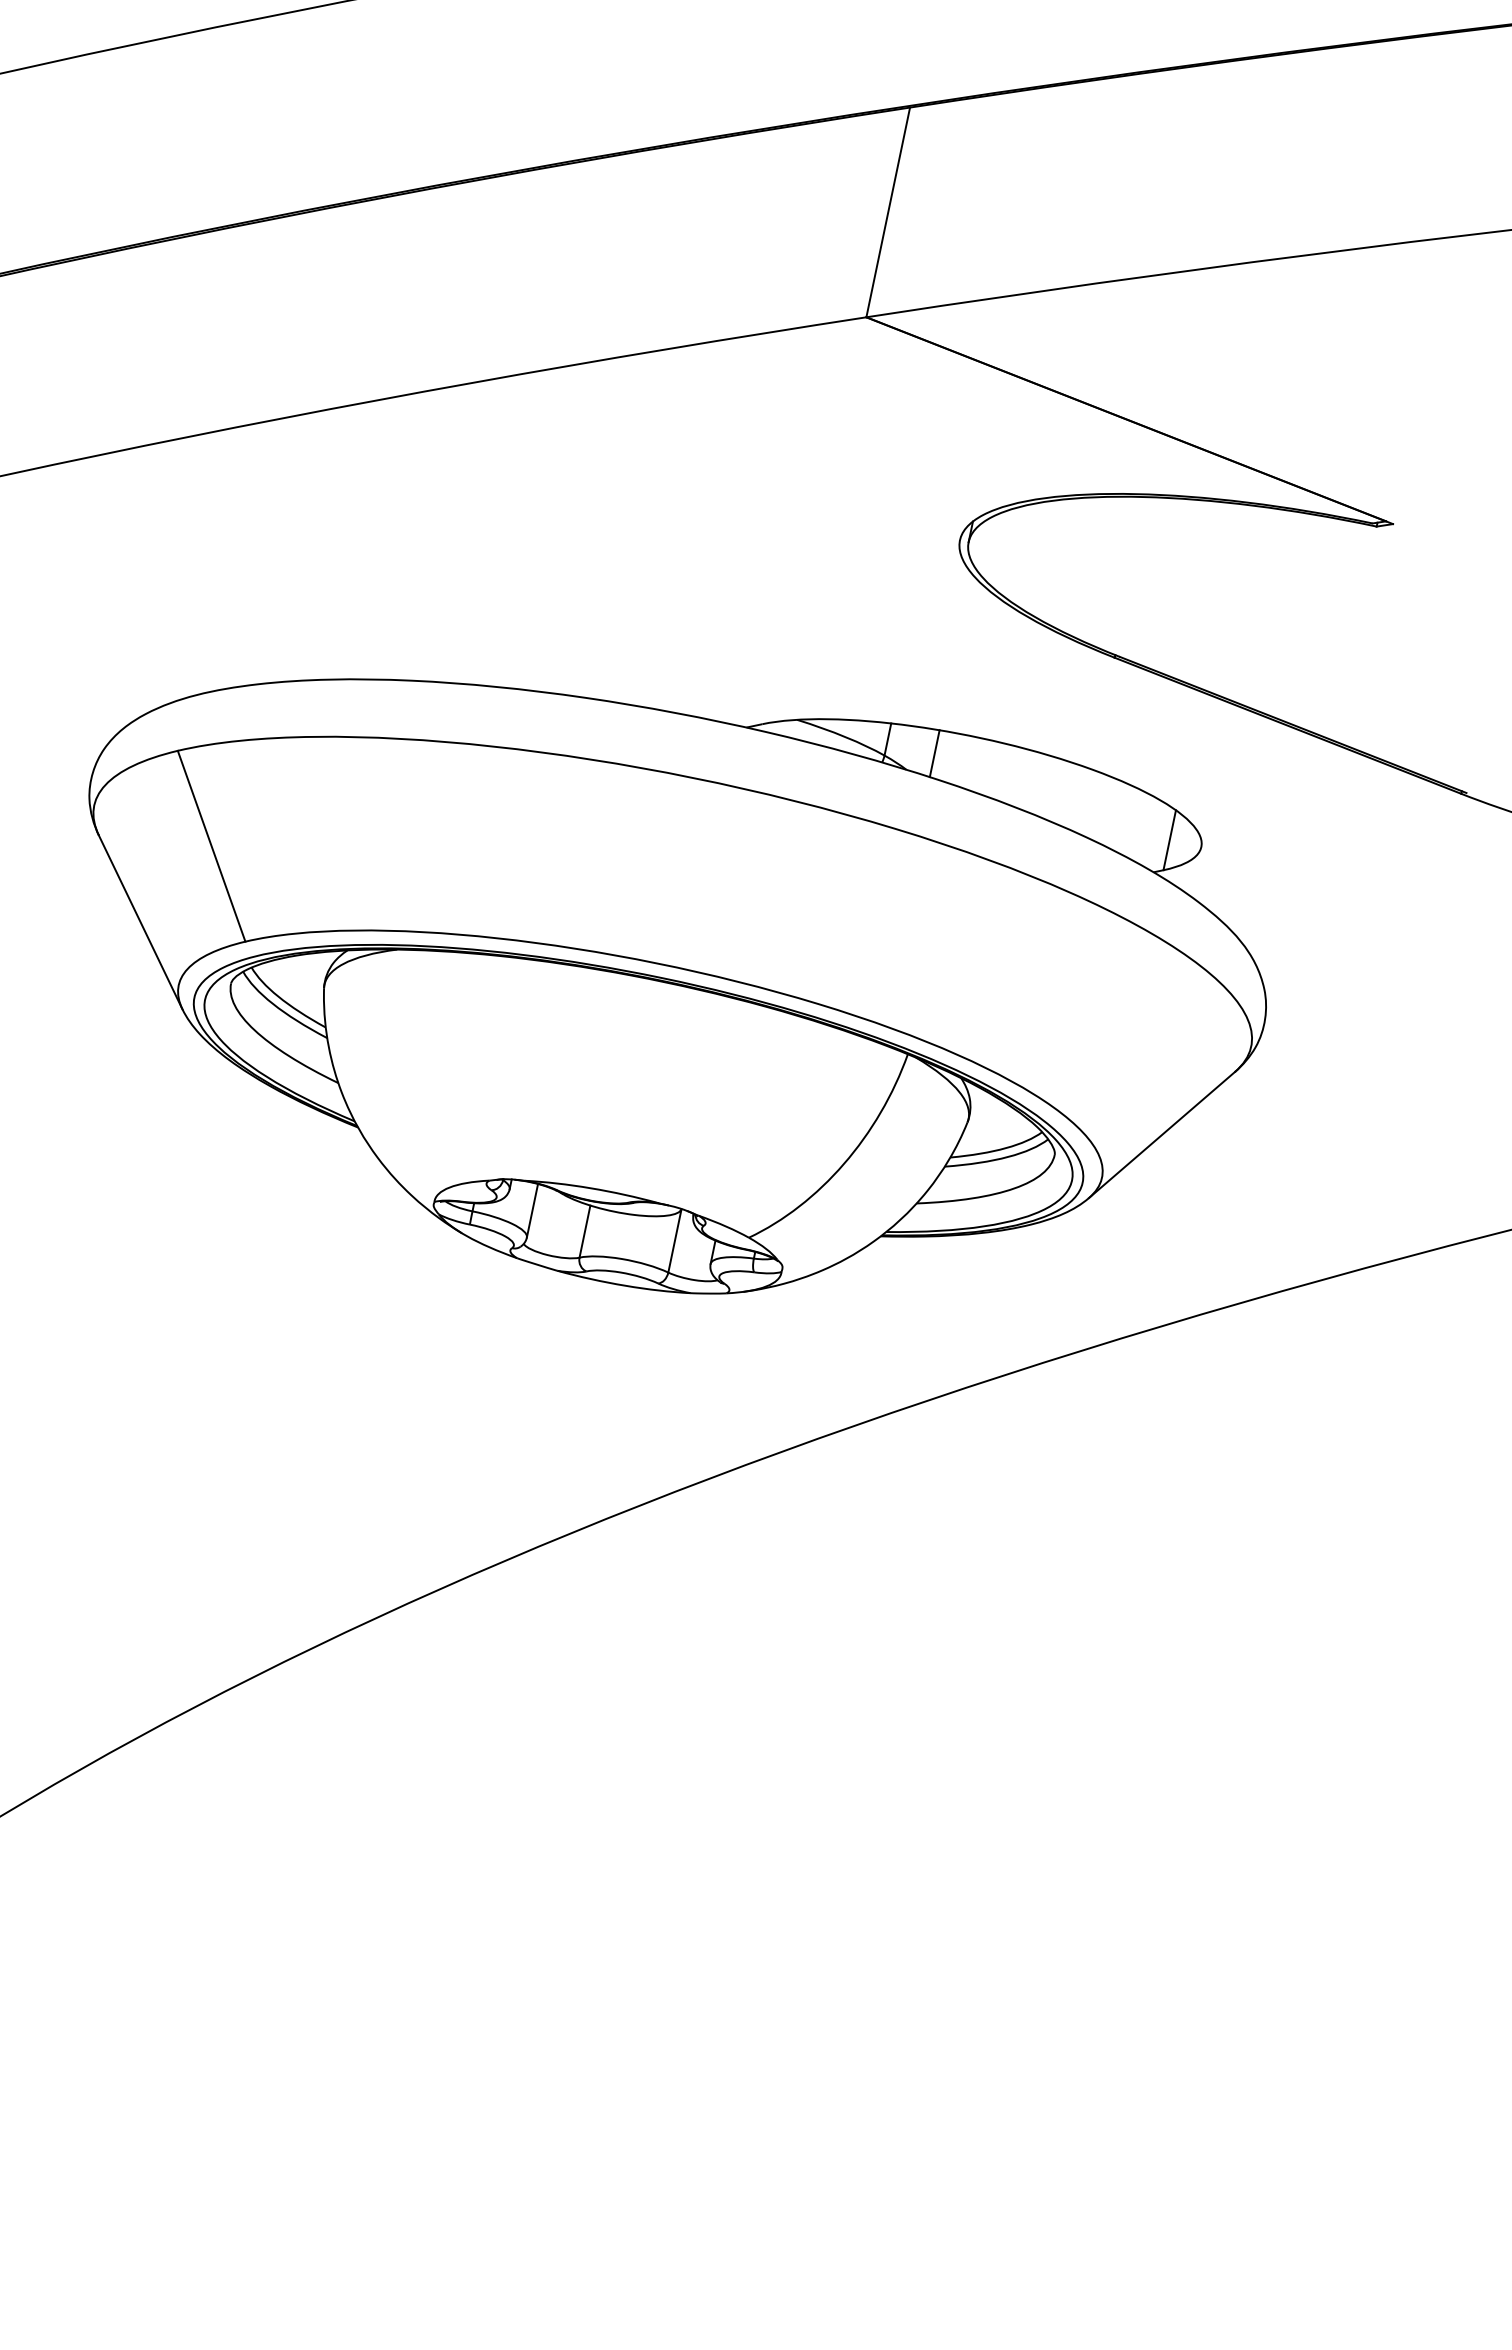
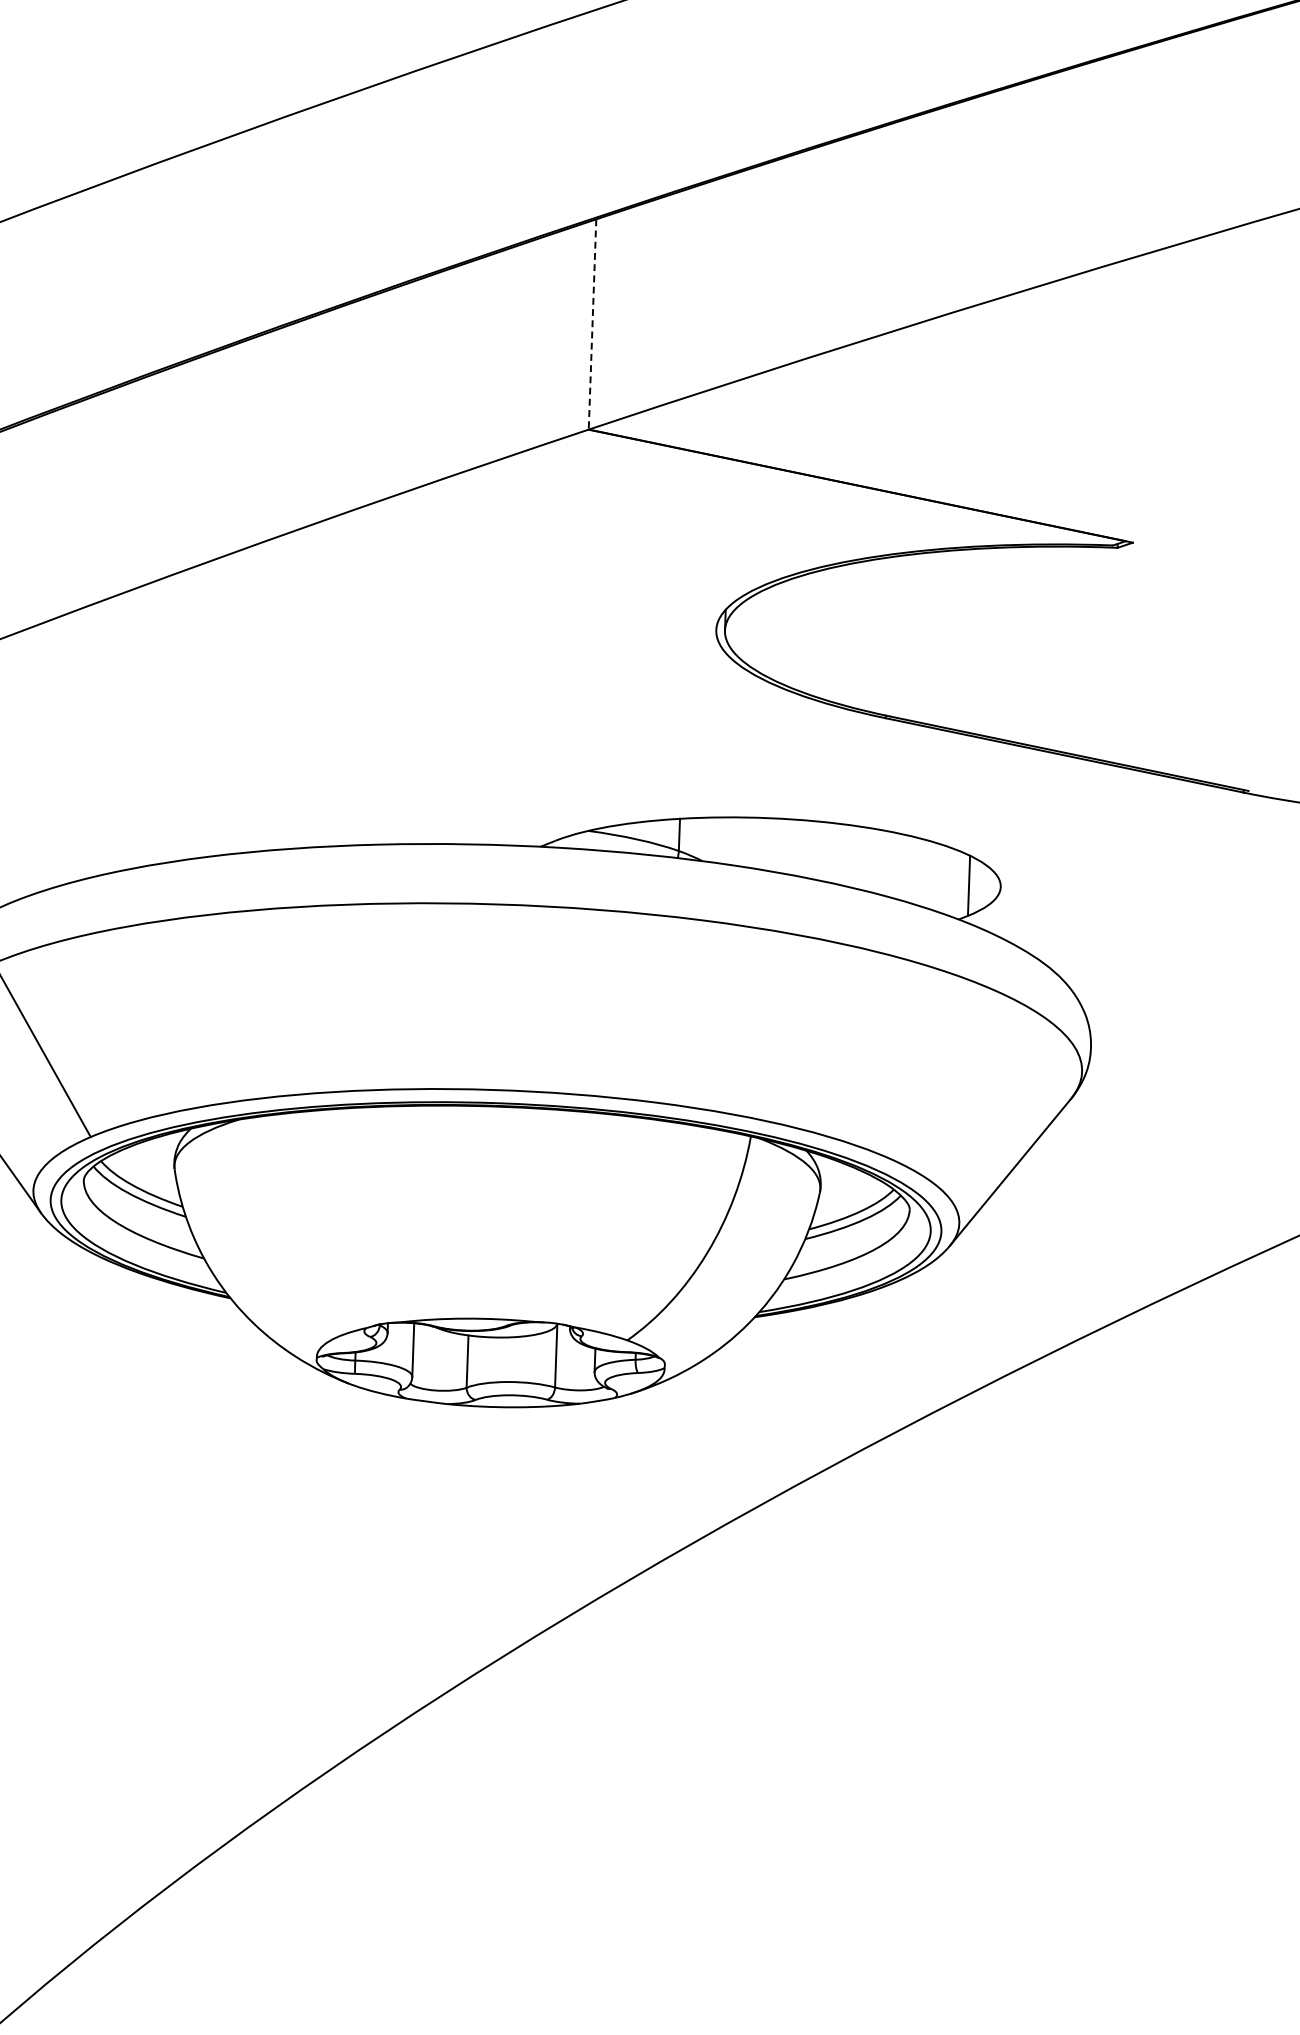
line: (888, 212) -> (592, 324), solid -> dashed
line: (934, 753) -> (726, 840), removed

